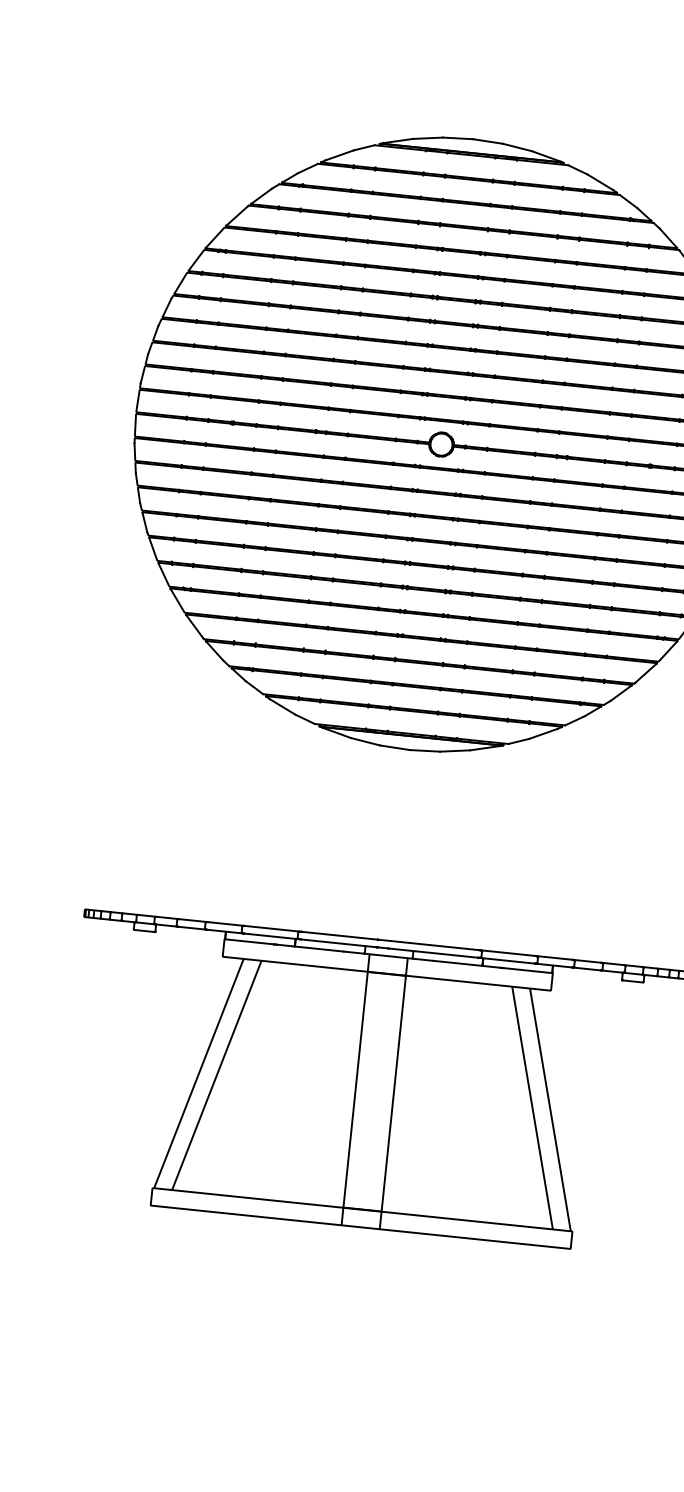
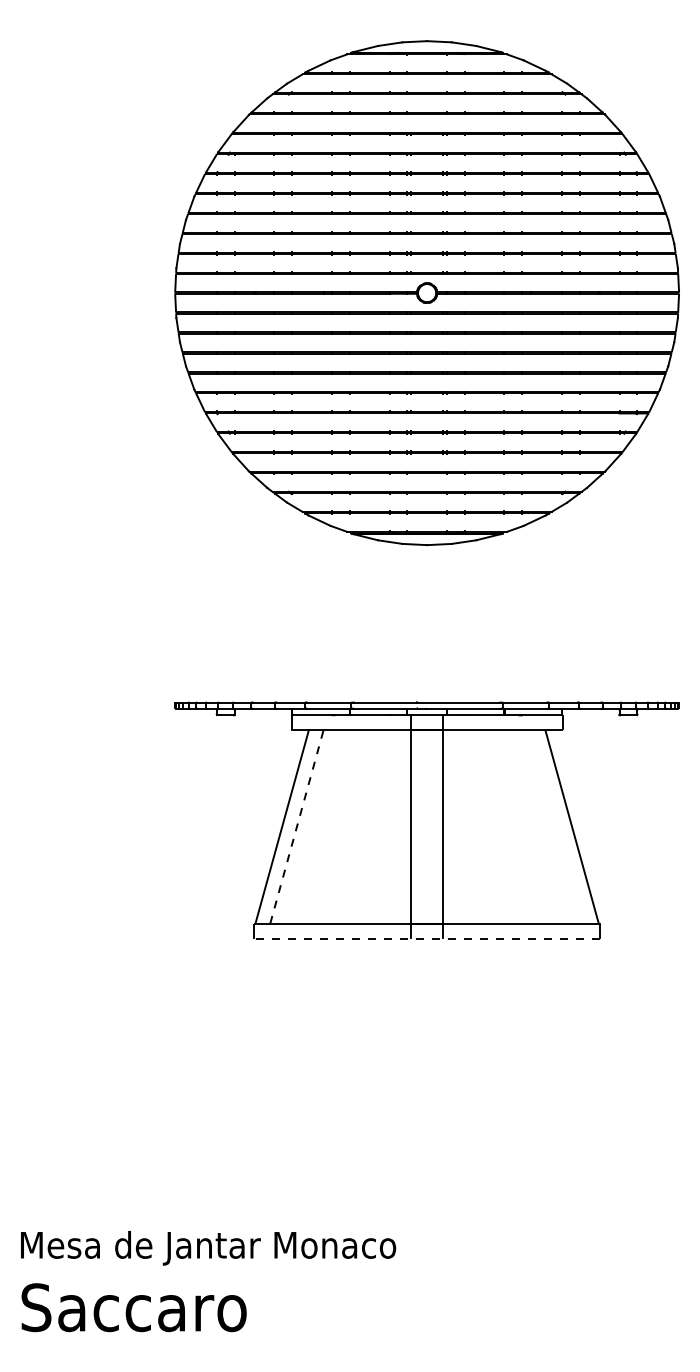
line: (217, 1074) -> (297, 826), solid -> dashed
line: (532, 1107) -> (557, 826), removed
line: (361, 1226) -> (427, 938), solid -> dashed

